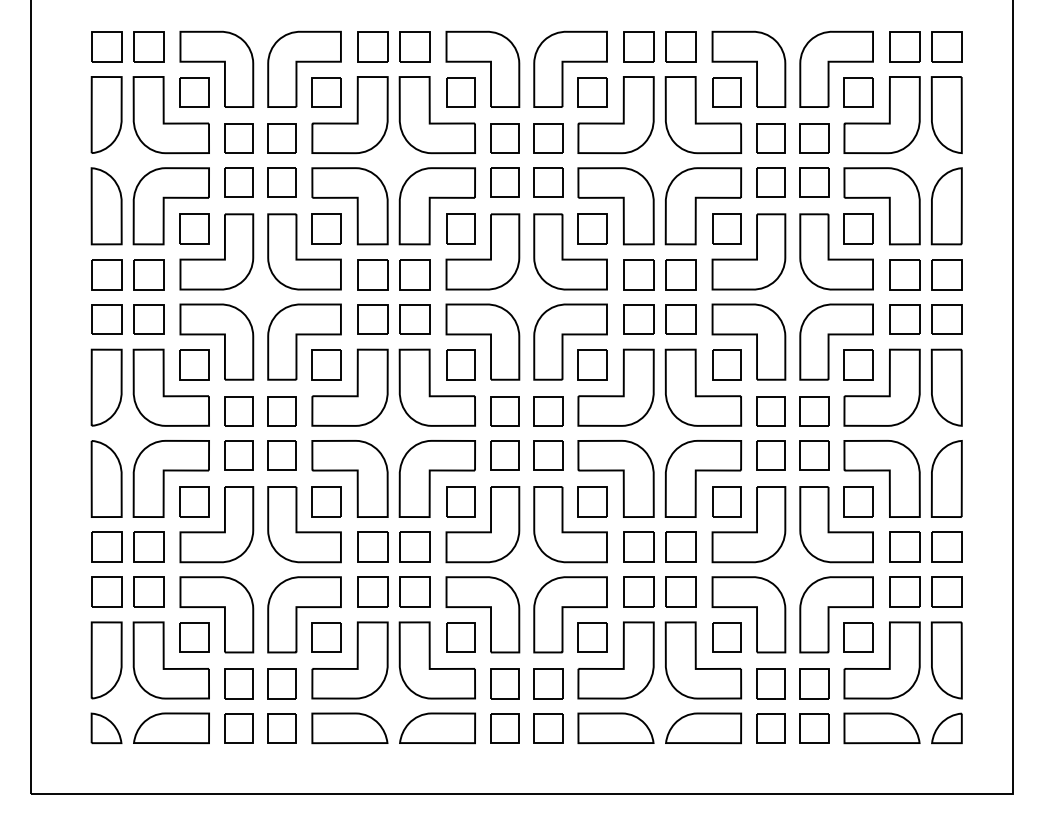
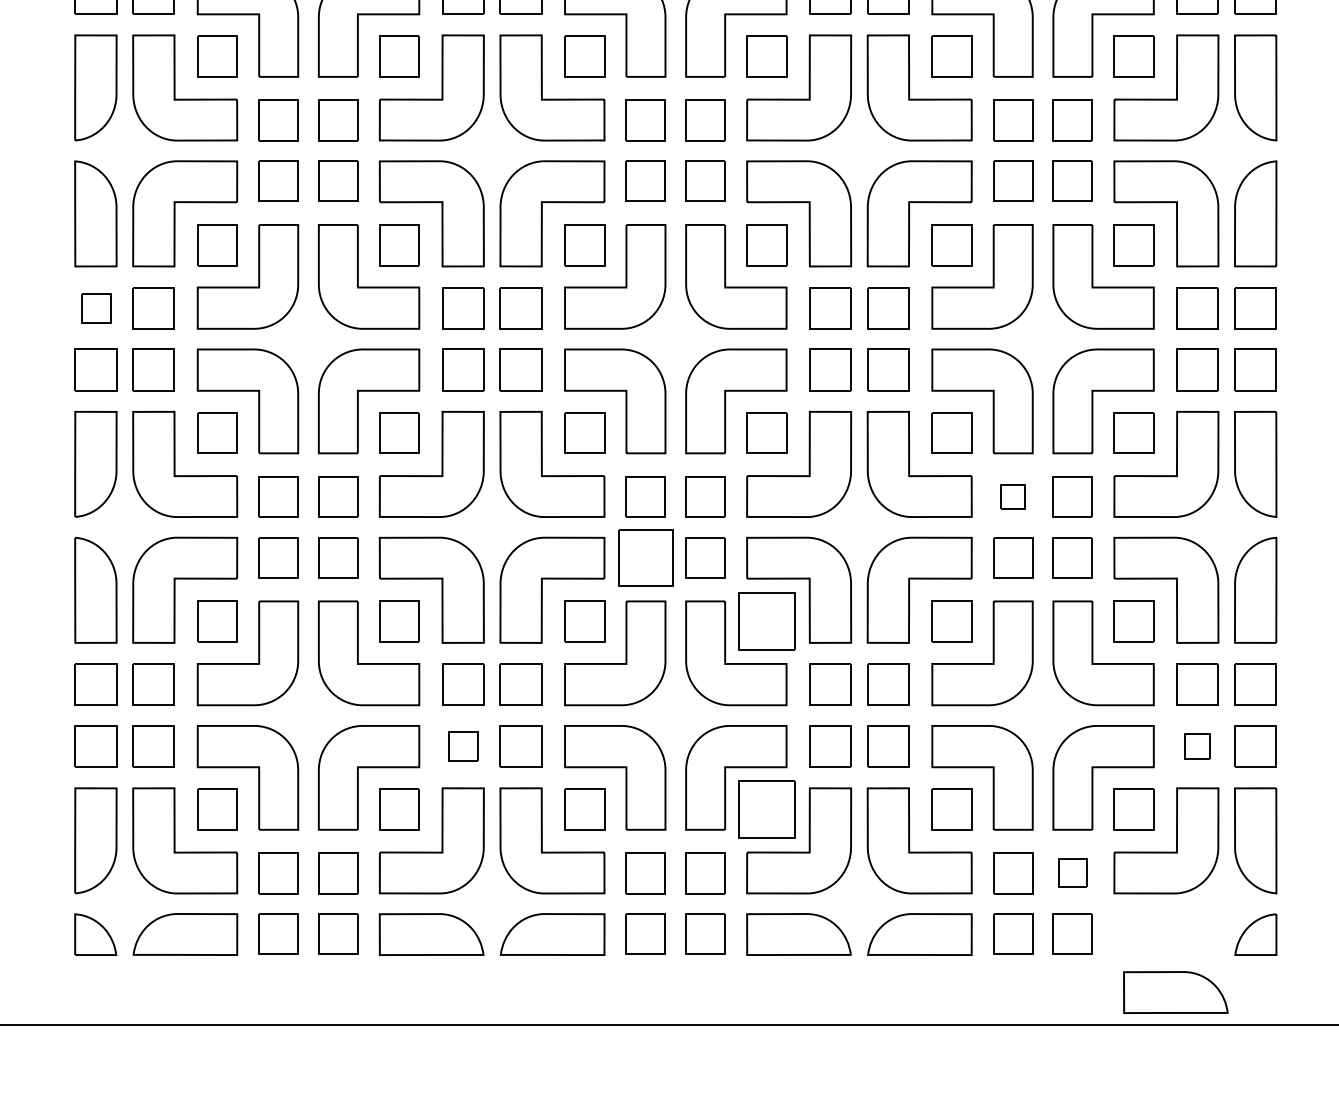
part: (106, 274) -> (95, 308), size x0.7
part: (770, 411) -> (1012, 497), size x0.6
part: (504, 455) -> (645, 557), size x1.4
part: (592, 501) -> (766, 621), size x1.4
part: (372, 591) -> (462, 745), size x0.7
part: (904, 591) -> (1197, 745), size x0.6
part: (592, 637) -> (766, 809), size x1.4
part: (814, 683) -> (1073, 872), size x0.7
part: (881, 728) -> (1175, 992), moved

